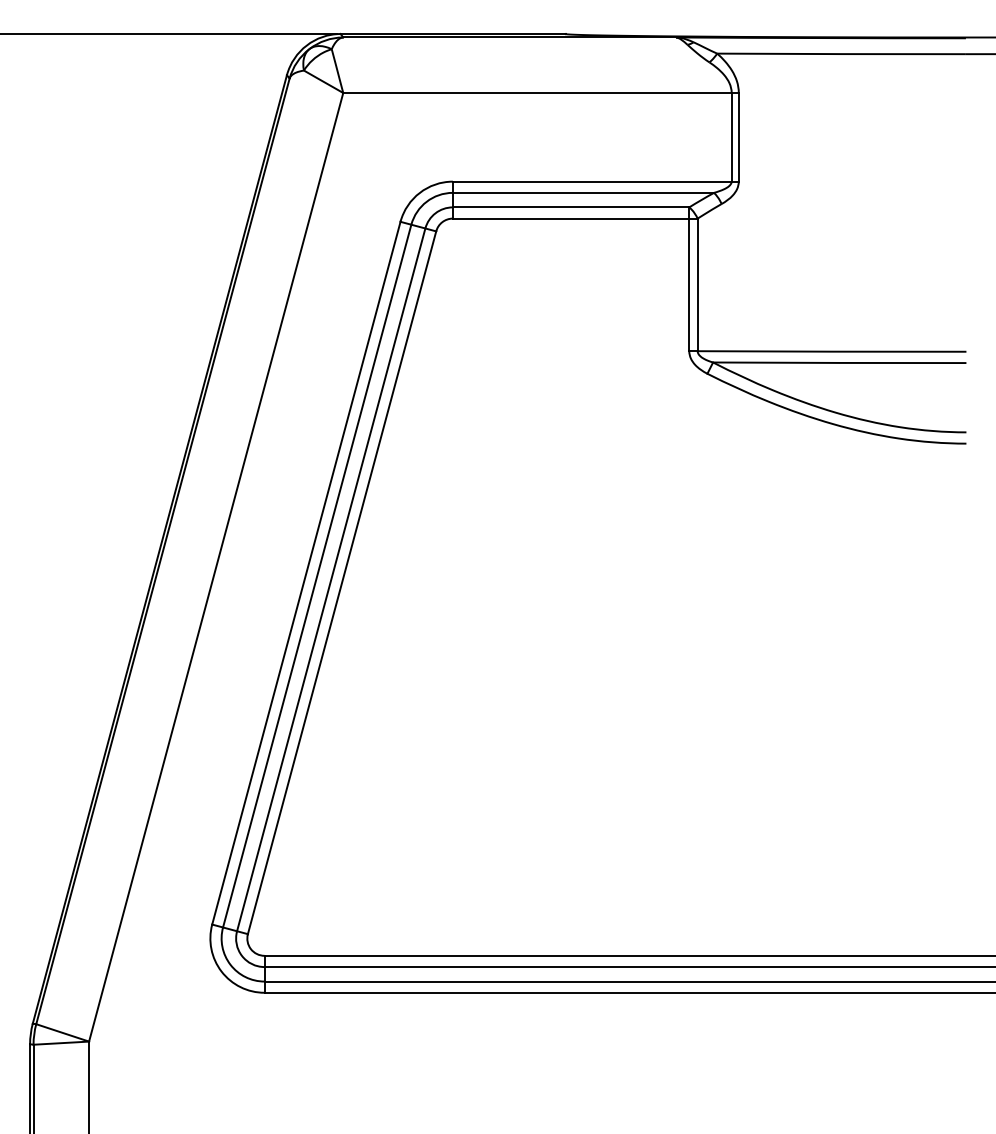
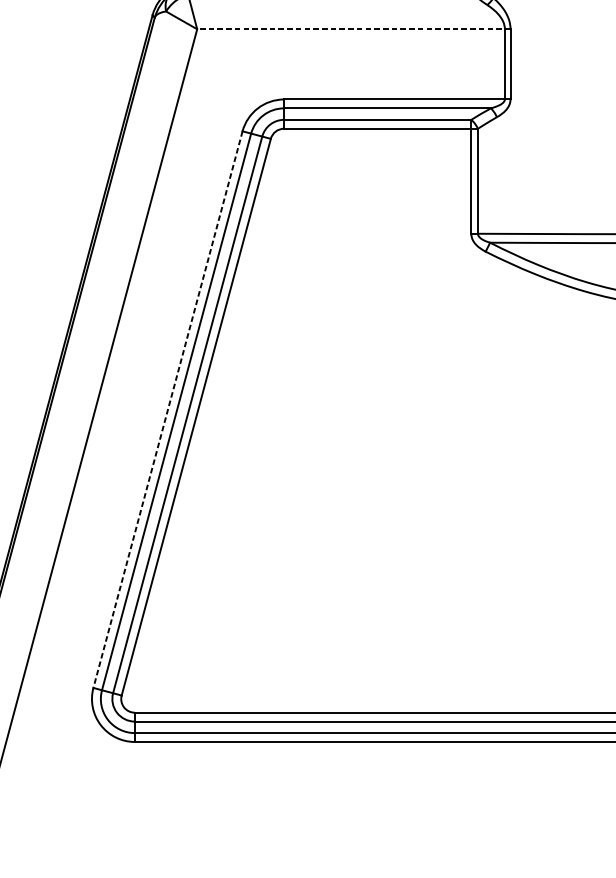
line: (541, 93) -> (354, 29), solid -> dashed
line: (306, 573) -> (168, 409), solid -> dashed

